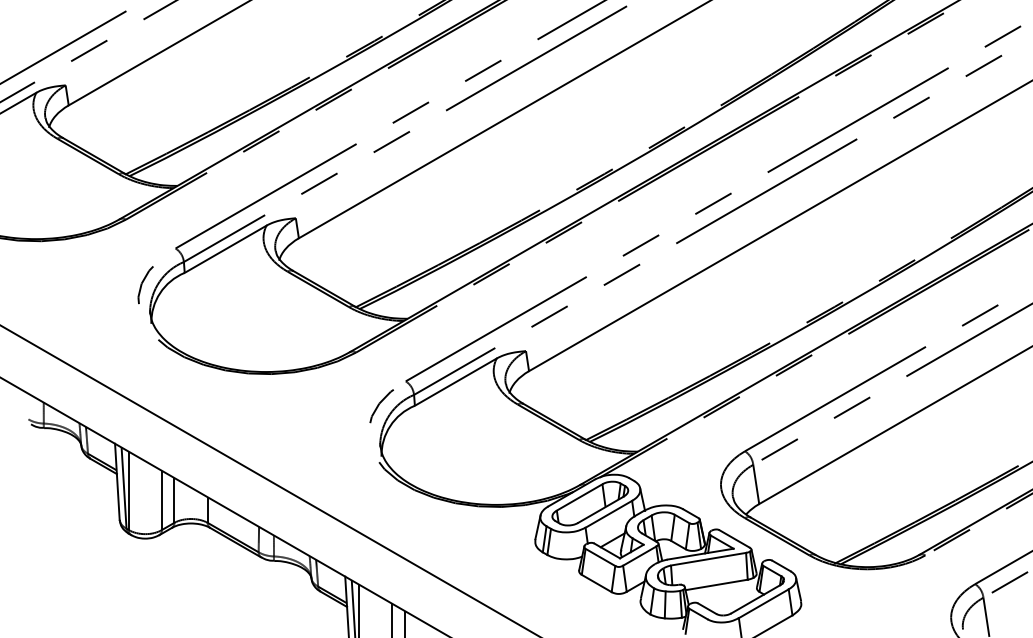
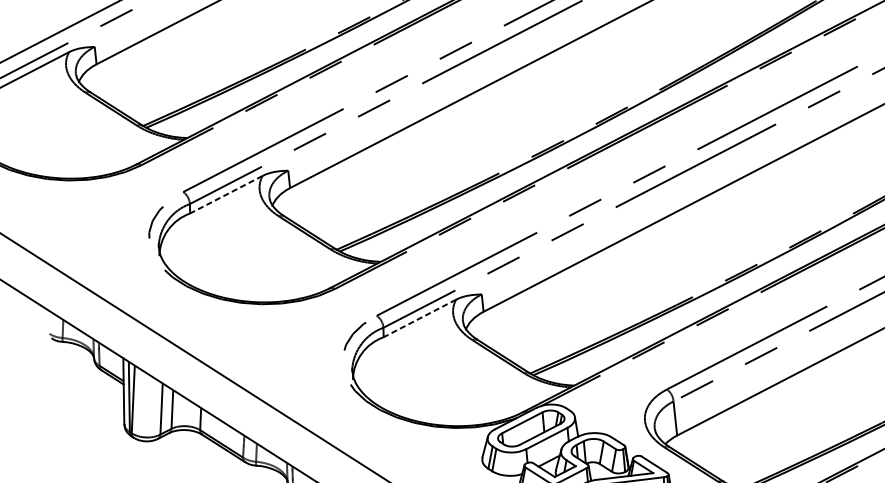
line: (225, 249) -> (226, 194), solid -> dashed
line: (455, 382) -> (419, 318), solid -> dashed

